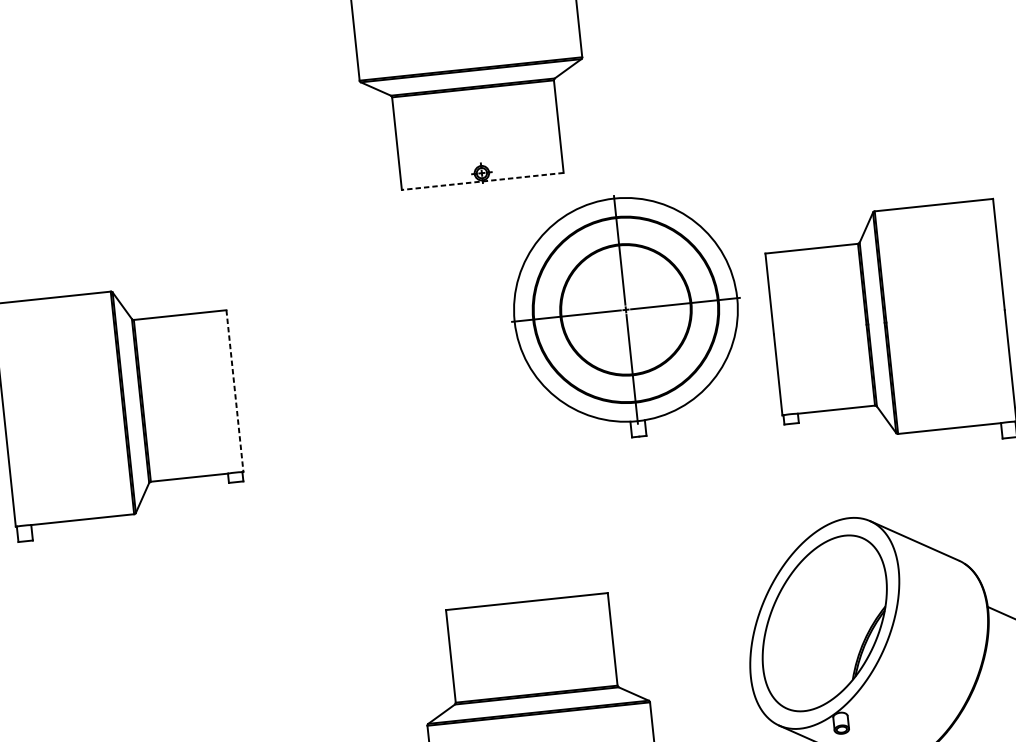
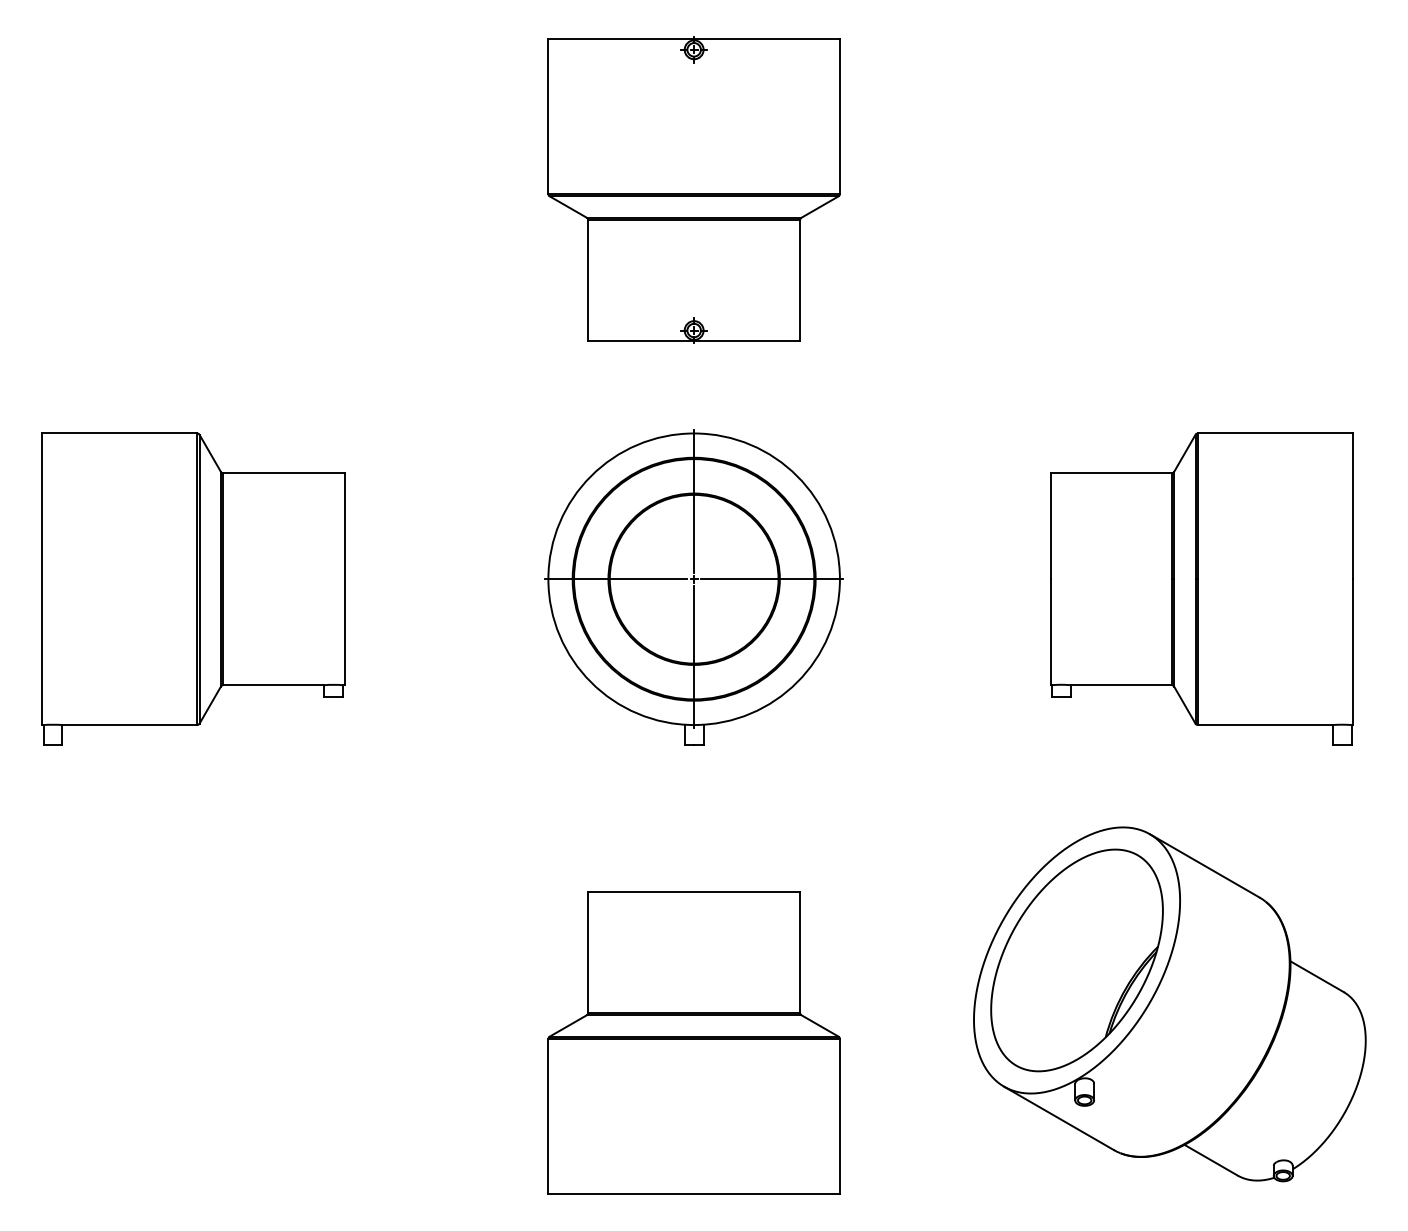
line: (483, 181) -> (694, 341), dashed -> solid
part: (626, 316) -> (693, 587), moved
line: (234, 391) -> (344, 579), dashed -> solid

